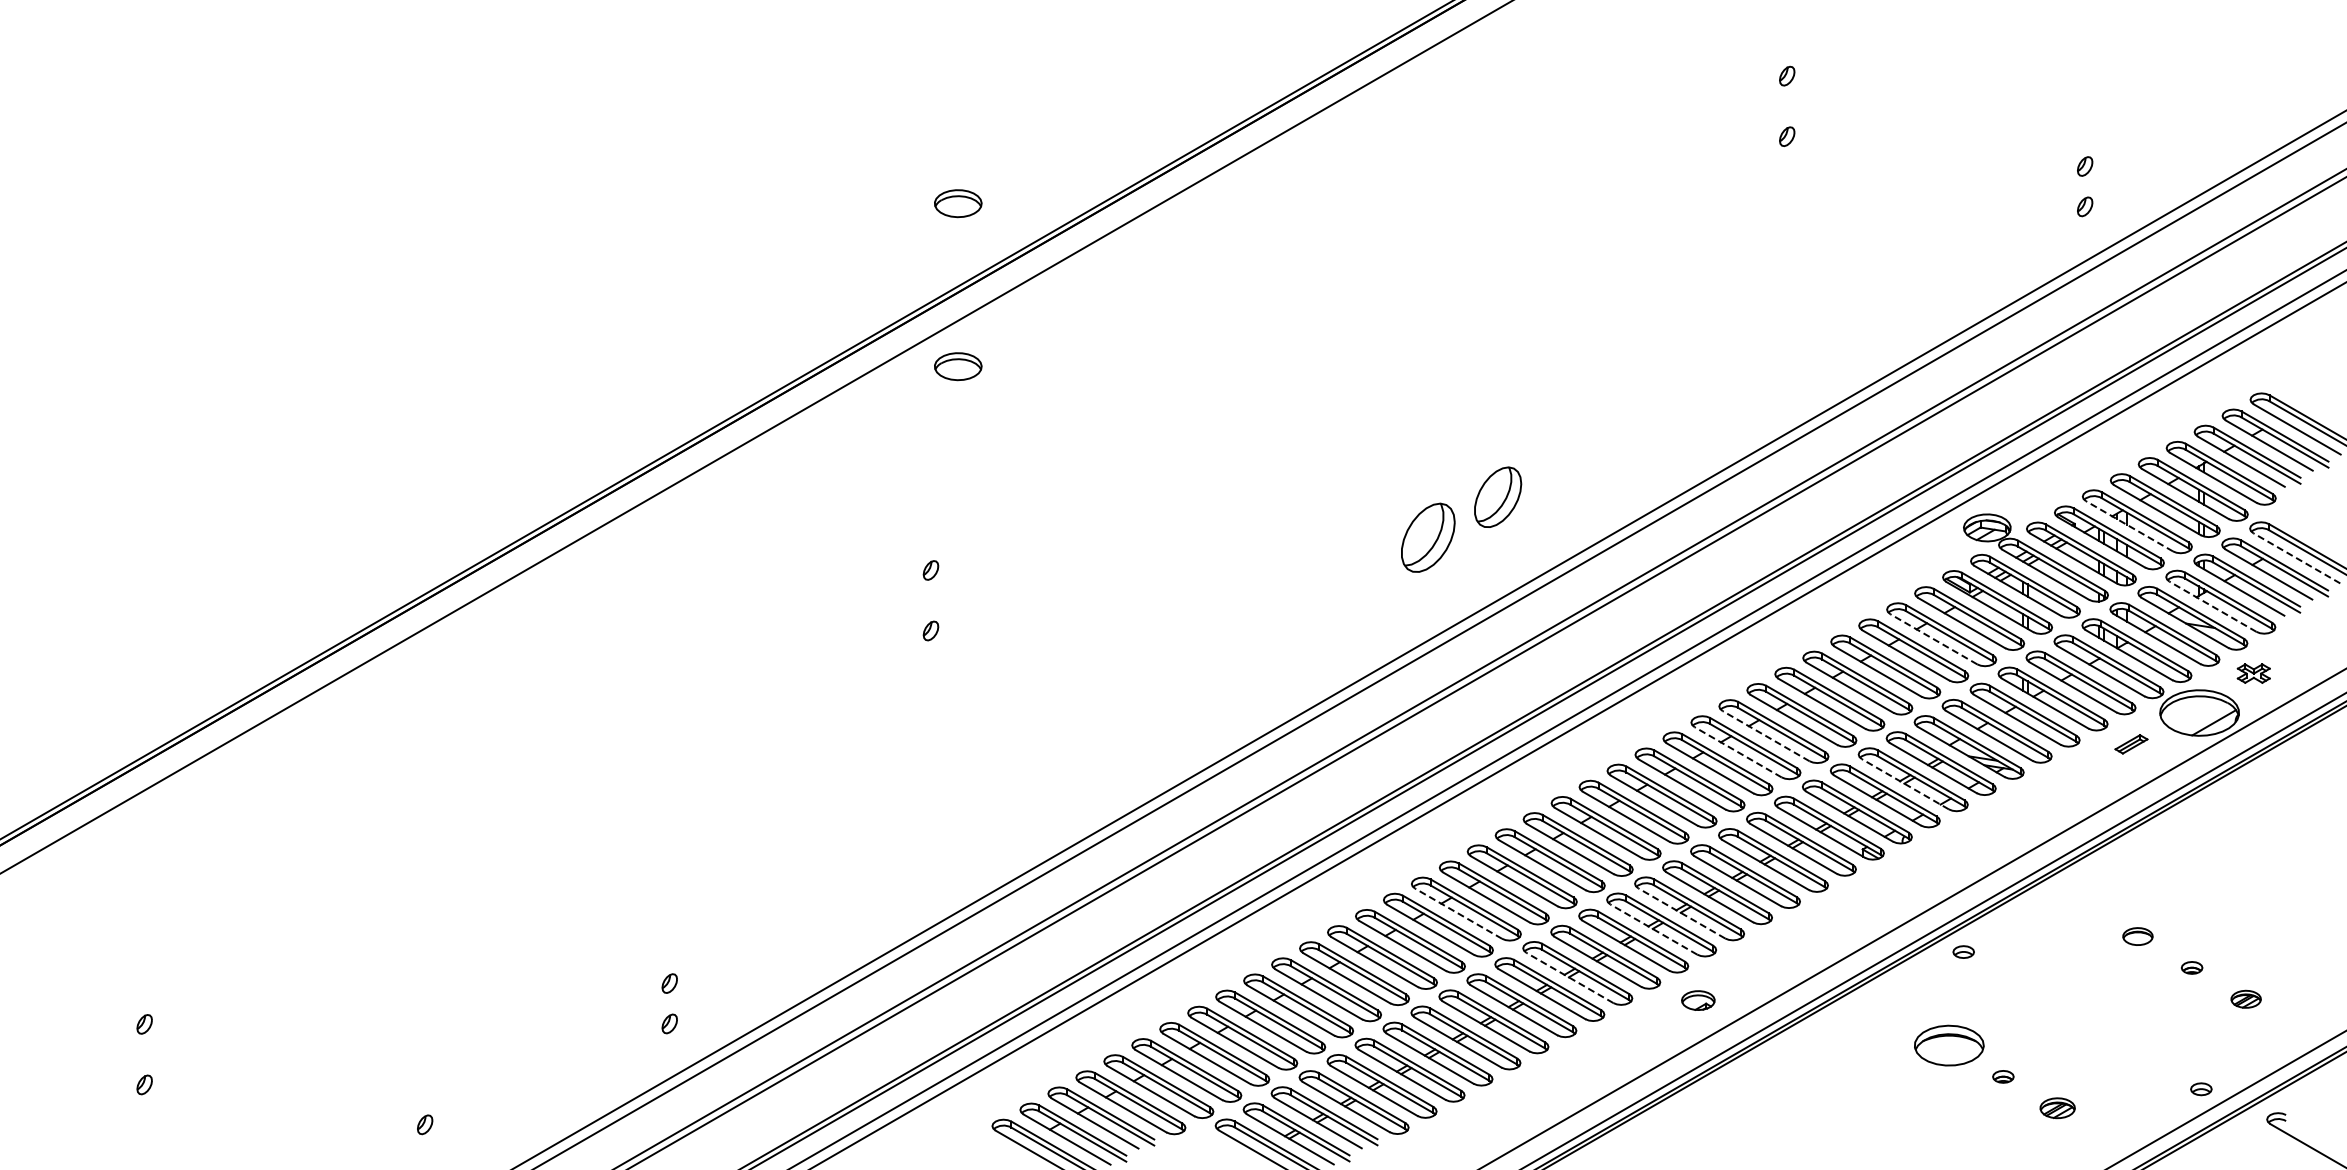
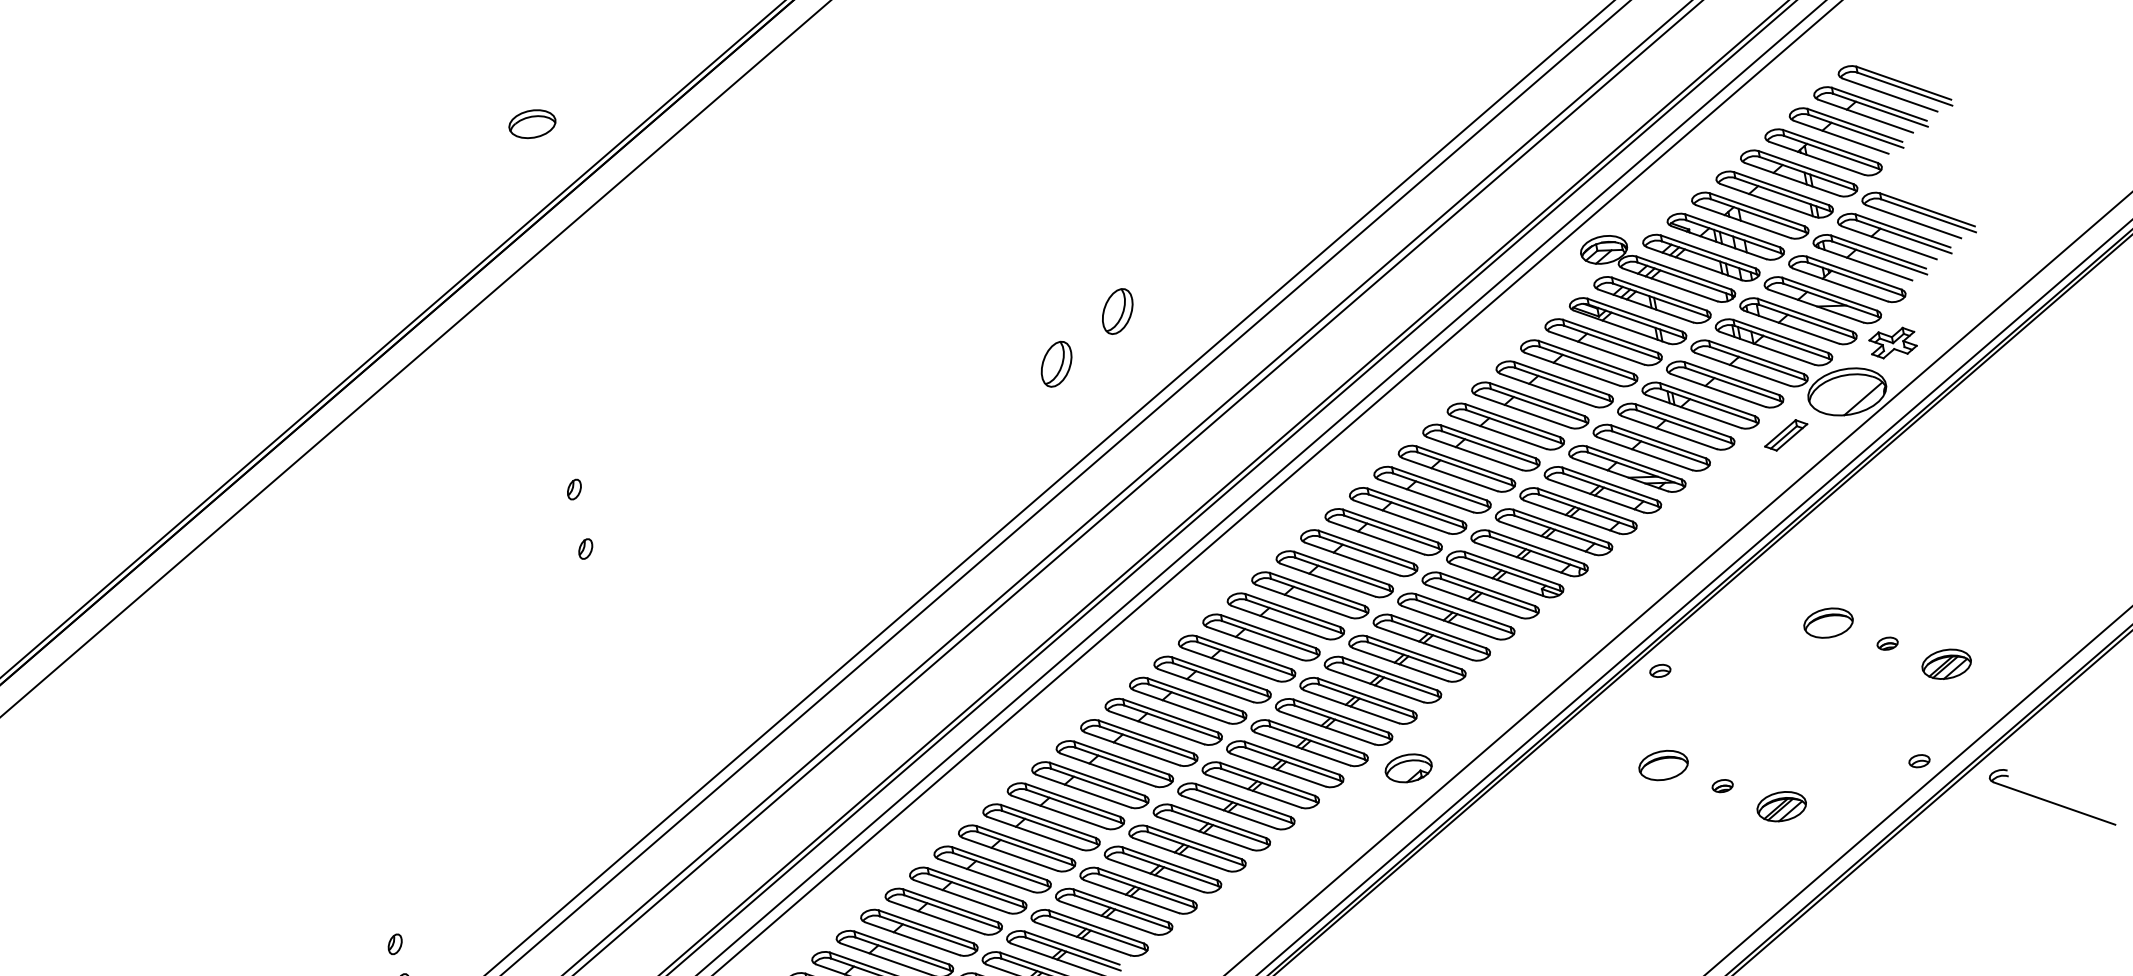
part: (958, 366) -> (563, 284), removed
part: (1497, 497) -> (1117, 311), size x0.71
line: (2129, 526) -> (1743, 221), dashed -> solid
part: (1427, 537) -> (1055, 364), size x0.62
line: (2296, 558) -> (1913, 221), dashed -> solid
line: (2212, 606) -> (1839, 284), dashed -> solid
line: (1933, 639) -> (1572, 369), dashed -> solid
part: (2253, 673) -> (1892, 342), size x1.43
line: (1765, 735) -> (1425, 495), dashed -> solid
part: (2131, 744) -> (1786, 435), size x1.43
line: (1737, 752) -> (1400, 517), dashed -> solid
line: (1904, 784) -> (1570, 517), dashed -> solid
line: (1458, 913) -> (1156, 727), dashed -> solid
line: (1681, 913) -> (1375, 685), dashed -> solid
line: (1653, 929) -> (1351, 706), dashed -> solid
part: (2137, 936) -> (1828, 623), size x1.67
line: (1569, 977) -> (1277, 769), dashed -> solid
part: (2245, 999) -> (1946, 664), size x1.67
part: (1698, 1000) -> (1408, 768), size x1.43
part: (1948, 1045) -> (1662, 765), size x0.71
part: (2057, 1108) -> (1781, 807), size x1.43

